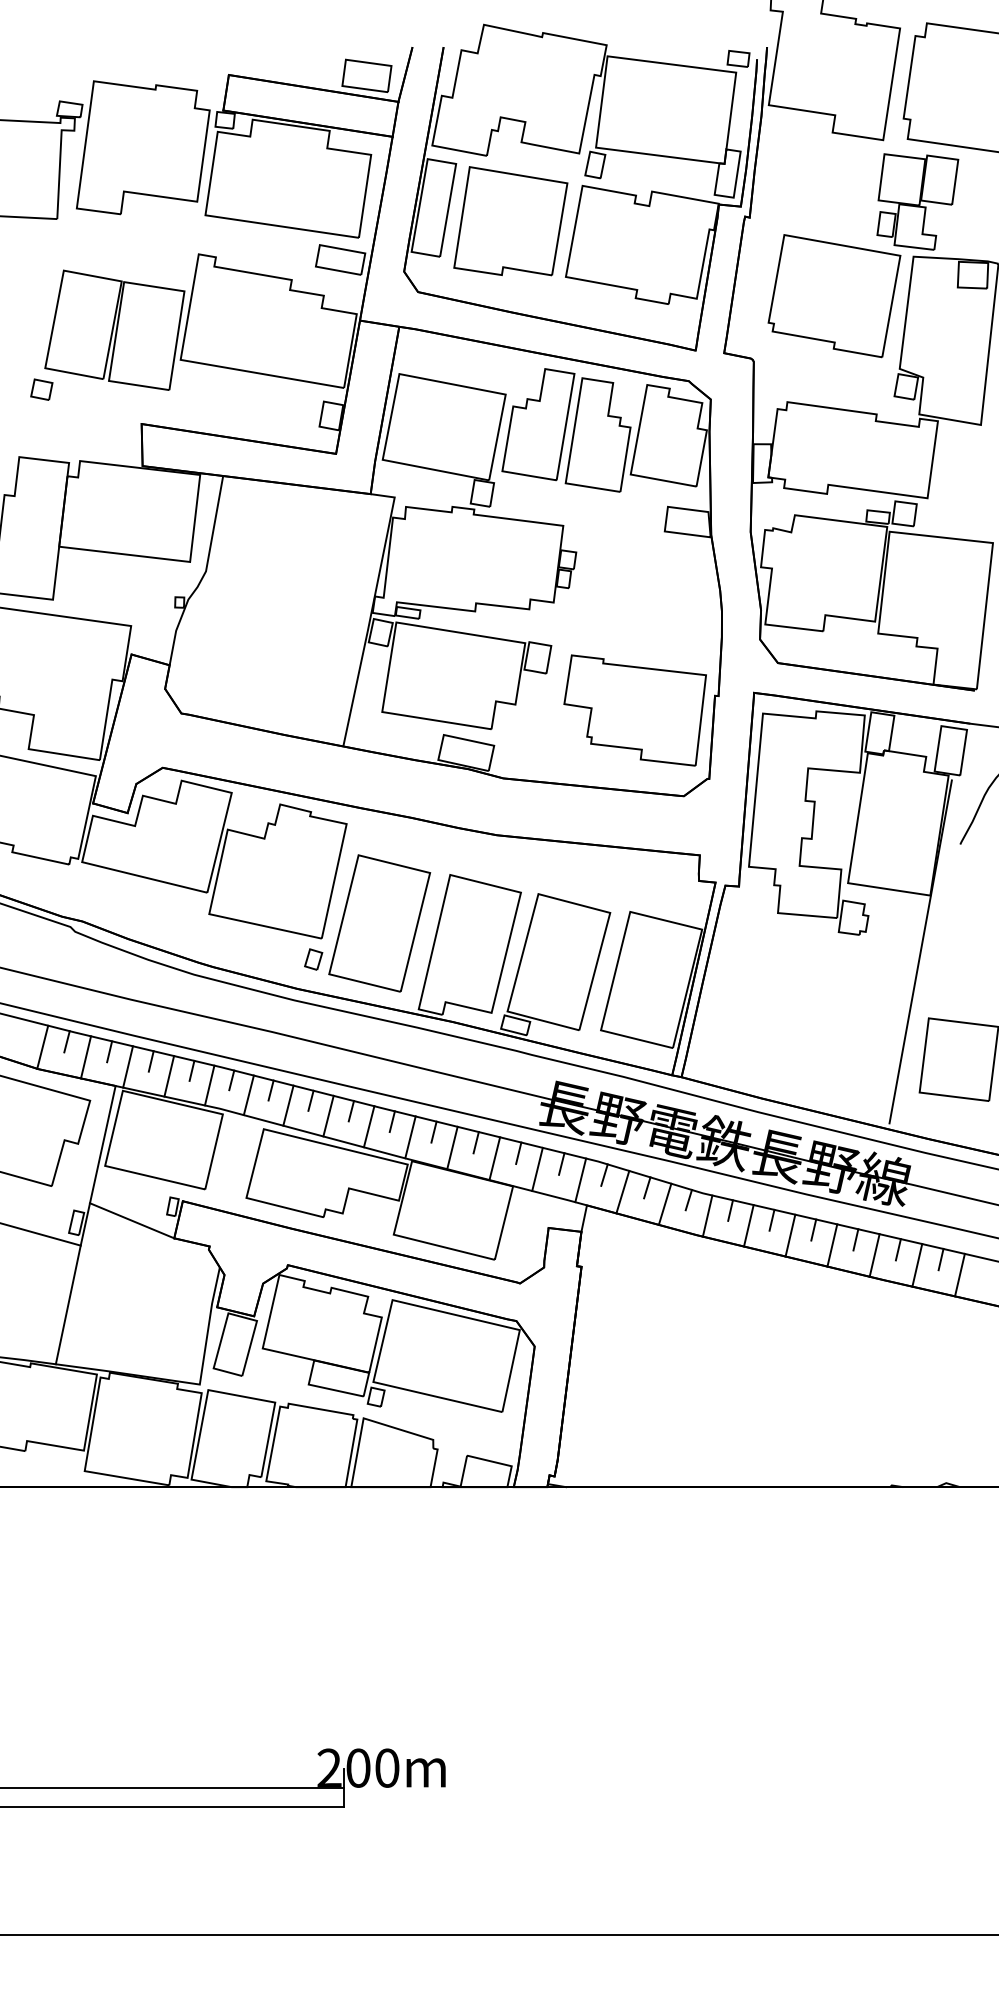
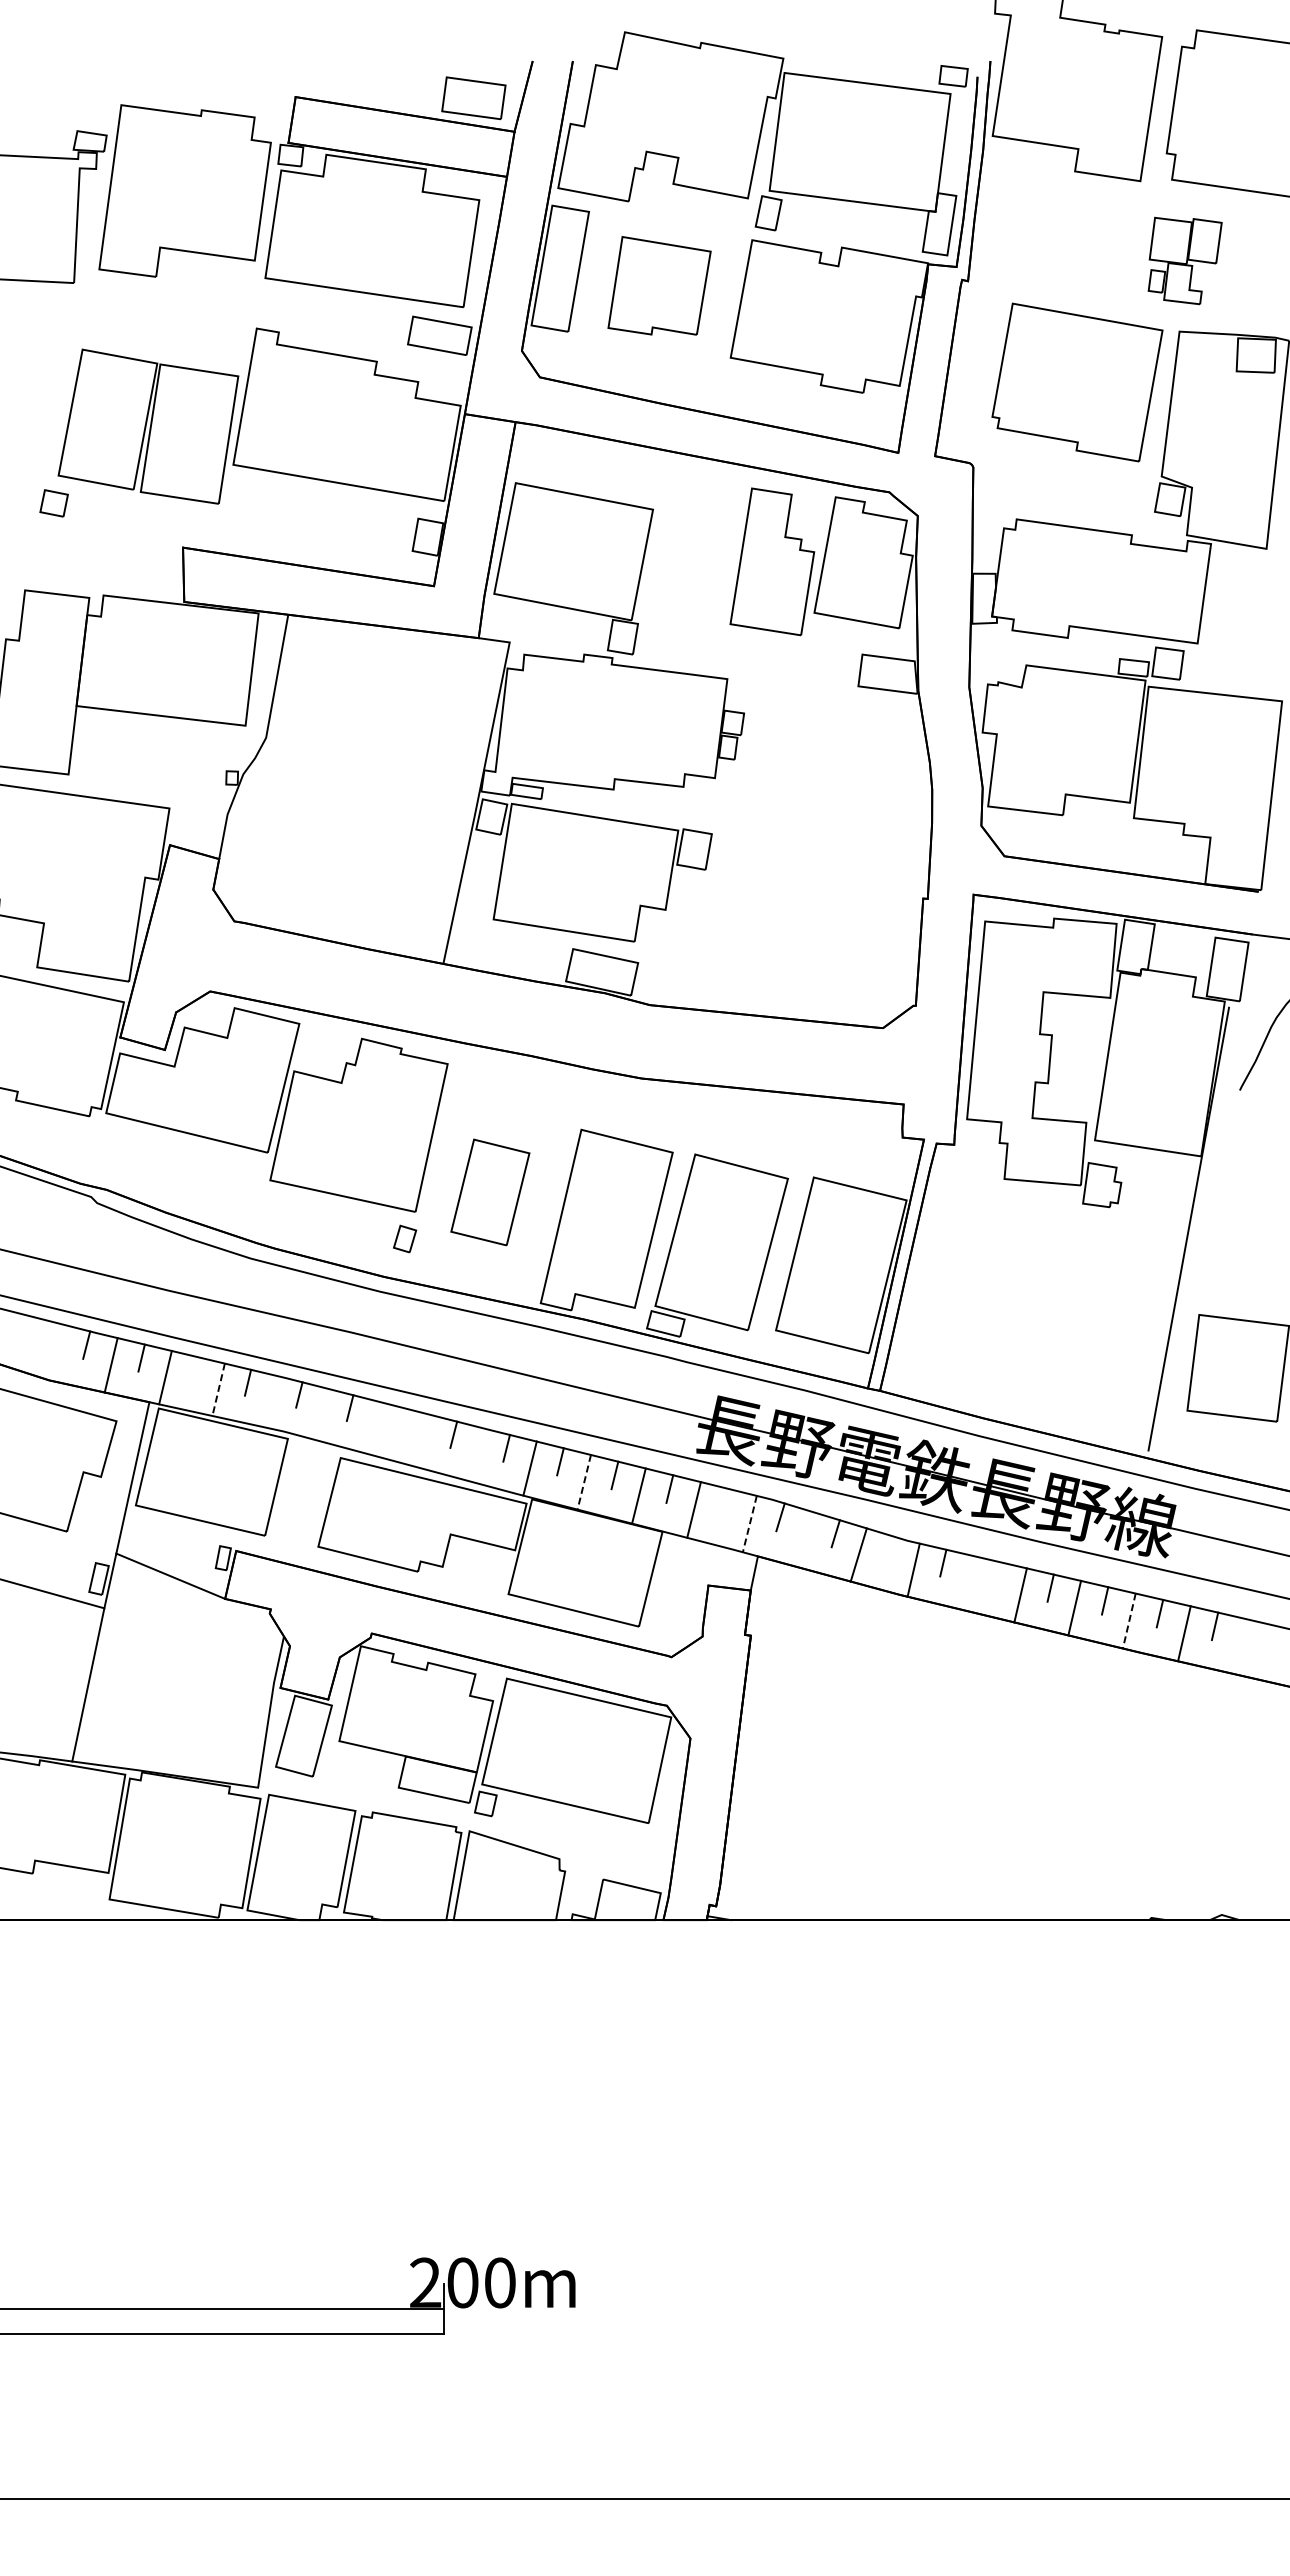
part: (918, 201) -> (1185, 260), size x0.7
part: (510, 220) -> (659, 285), size x0.7
part: (537, 424) -> (694, 548), removed
part: (634, 710) -> (819, 917), removed
part: (379, 923) -> (490, 1192), size x0.6
line: (42, 1047) -> (55, 1352), removed
line: (151, 1061) -> (195, 1370), removed
line: (169, 1076) -> (218, 1389), solid -> dashed
line: (209, 1085) -> (270, 1401), removed
line: (248, 1094) -> (321, 1413), removed
line: (310, 1100) -> (401, 1421), removed
line: (288, 1105) -> (372, 1427), removed
line: (327, 1115) -> (423, 1440), removed
line: (368, 1126) -> (476, 1454), removed
line: (452, 1148) -> (584, 1482), solid -> dashed
line: (561, 1163) -> (724, 1502), removed
line: (580, 1180) -> (749, 1524), solid -> dashed
line: (622, 1191) -> (803, 1538), removed
line: (688, 1200) -> (889, 1549), removed
line: (771, 1220) -> (996, 1575), removed
line: (748, 1225) -> (966, 1582), removed
line: (874, 1255) -> (1129, 1621), solid -> dashed
line: (959, 1275) -> (1239, 1646), removed

